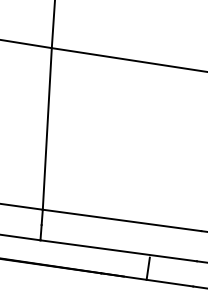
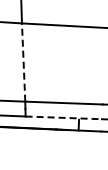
line: (47, 128) -> (23, 62), solid -> dashed
line: (120, 250) -> (64, 117), solid -> dashed

